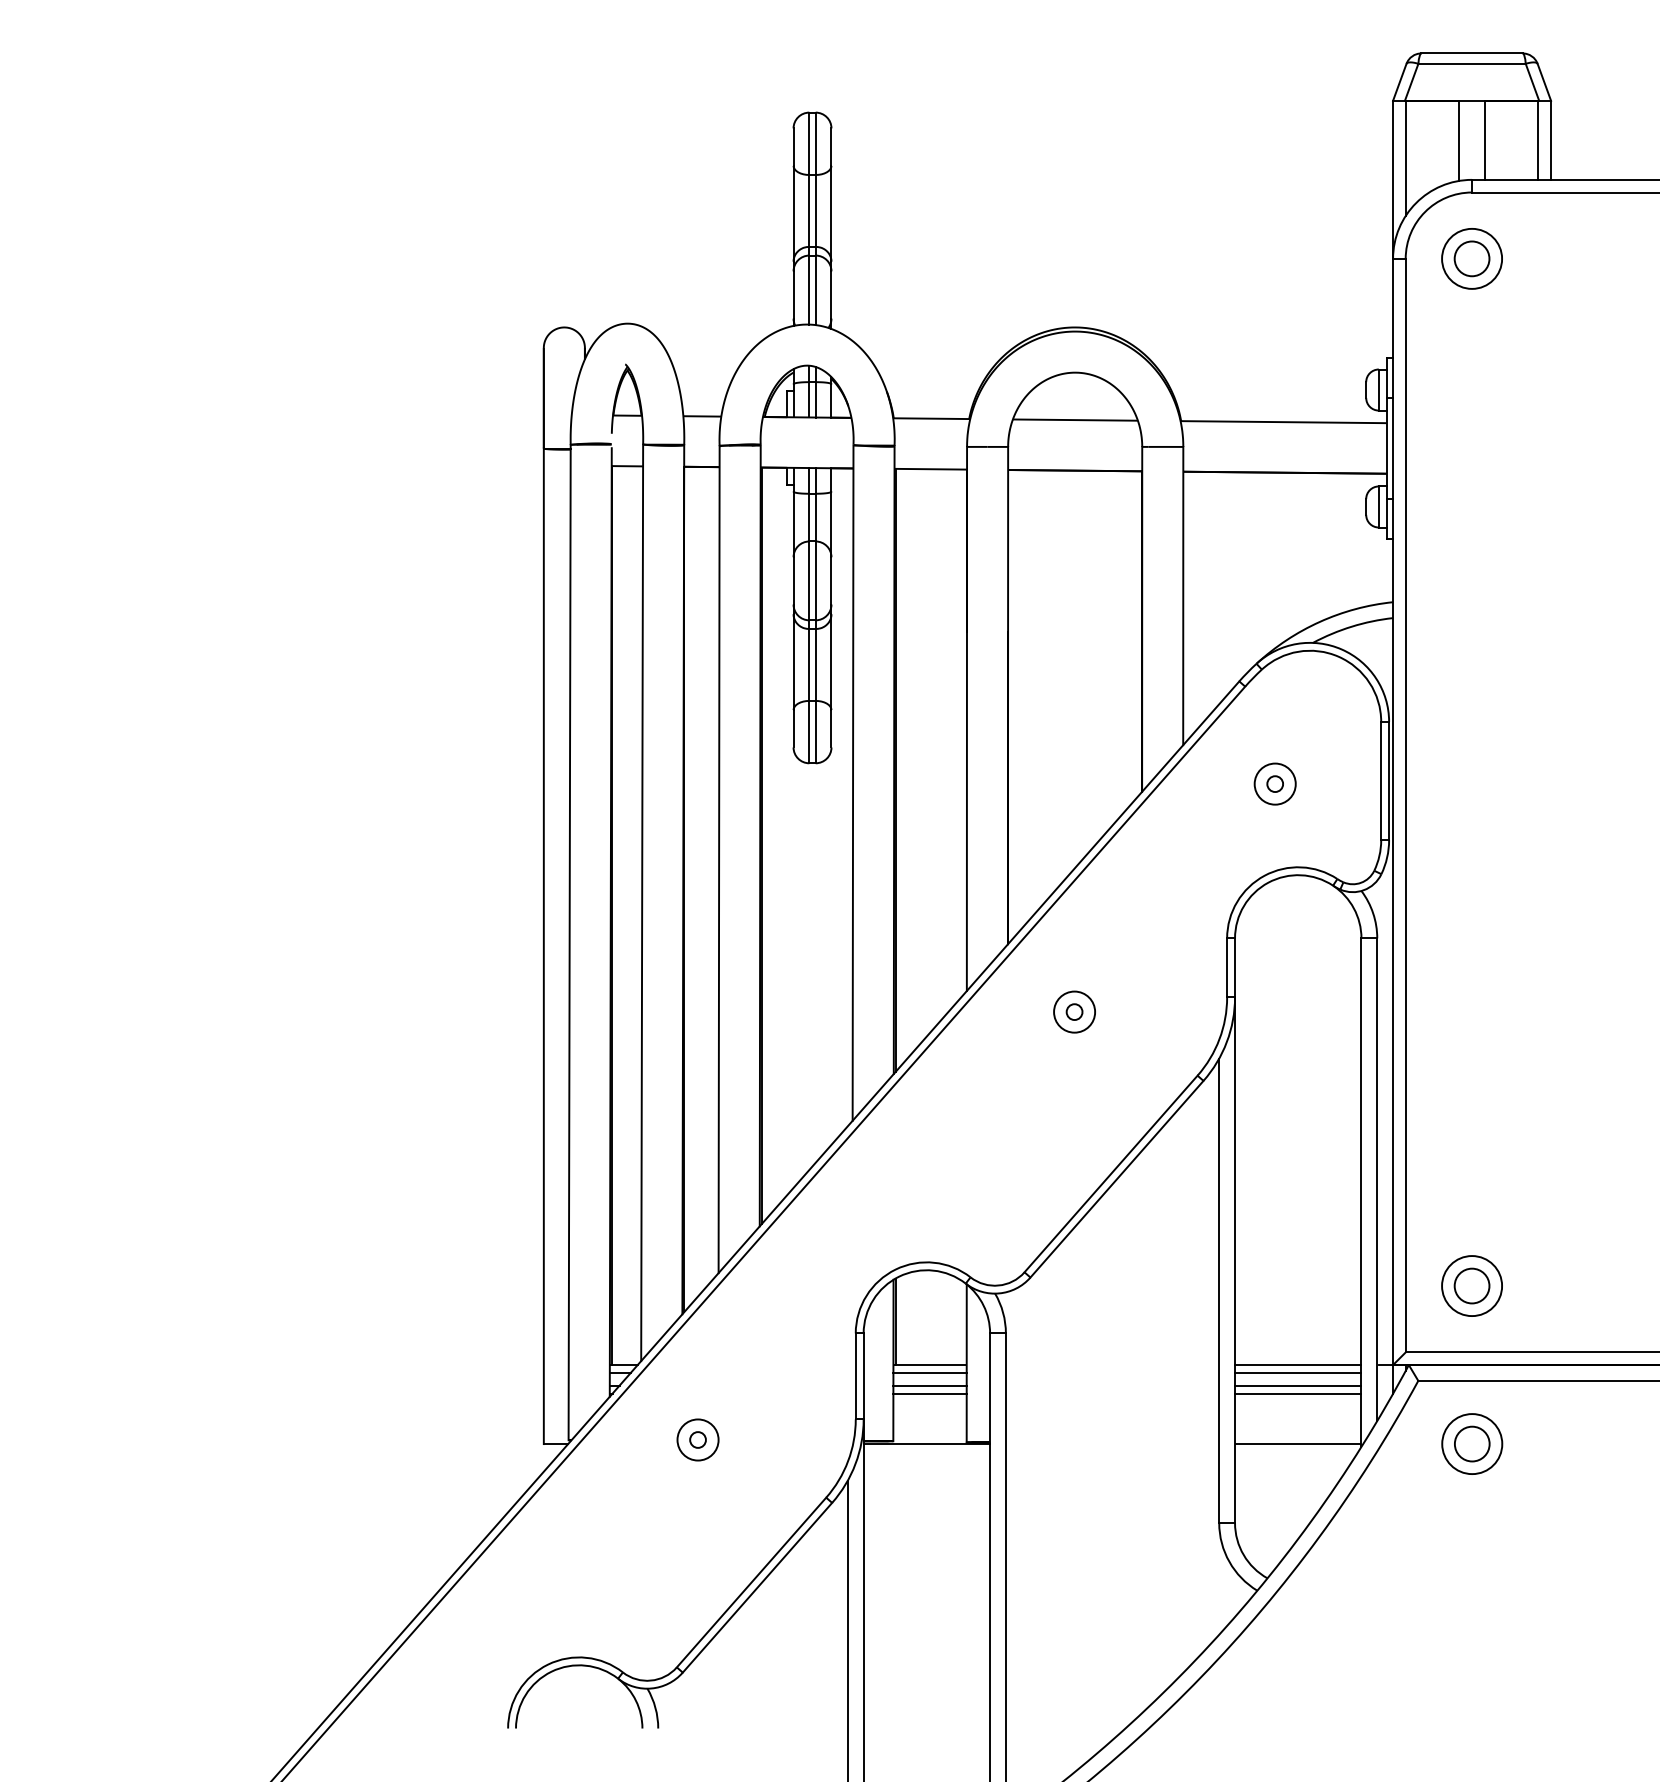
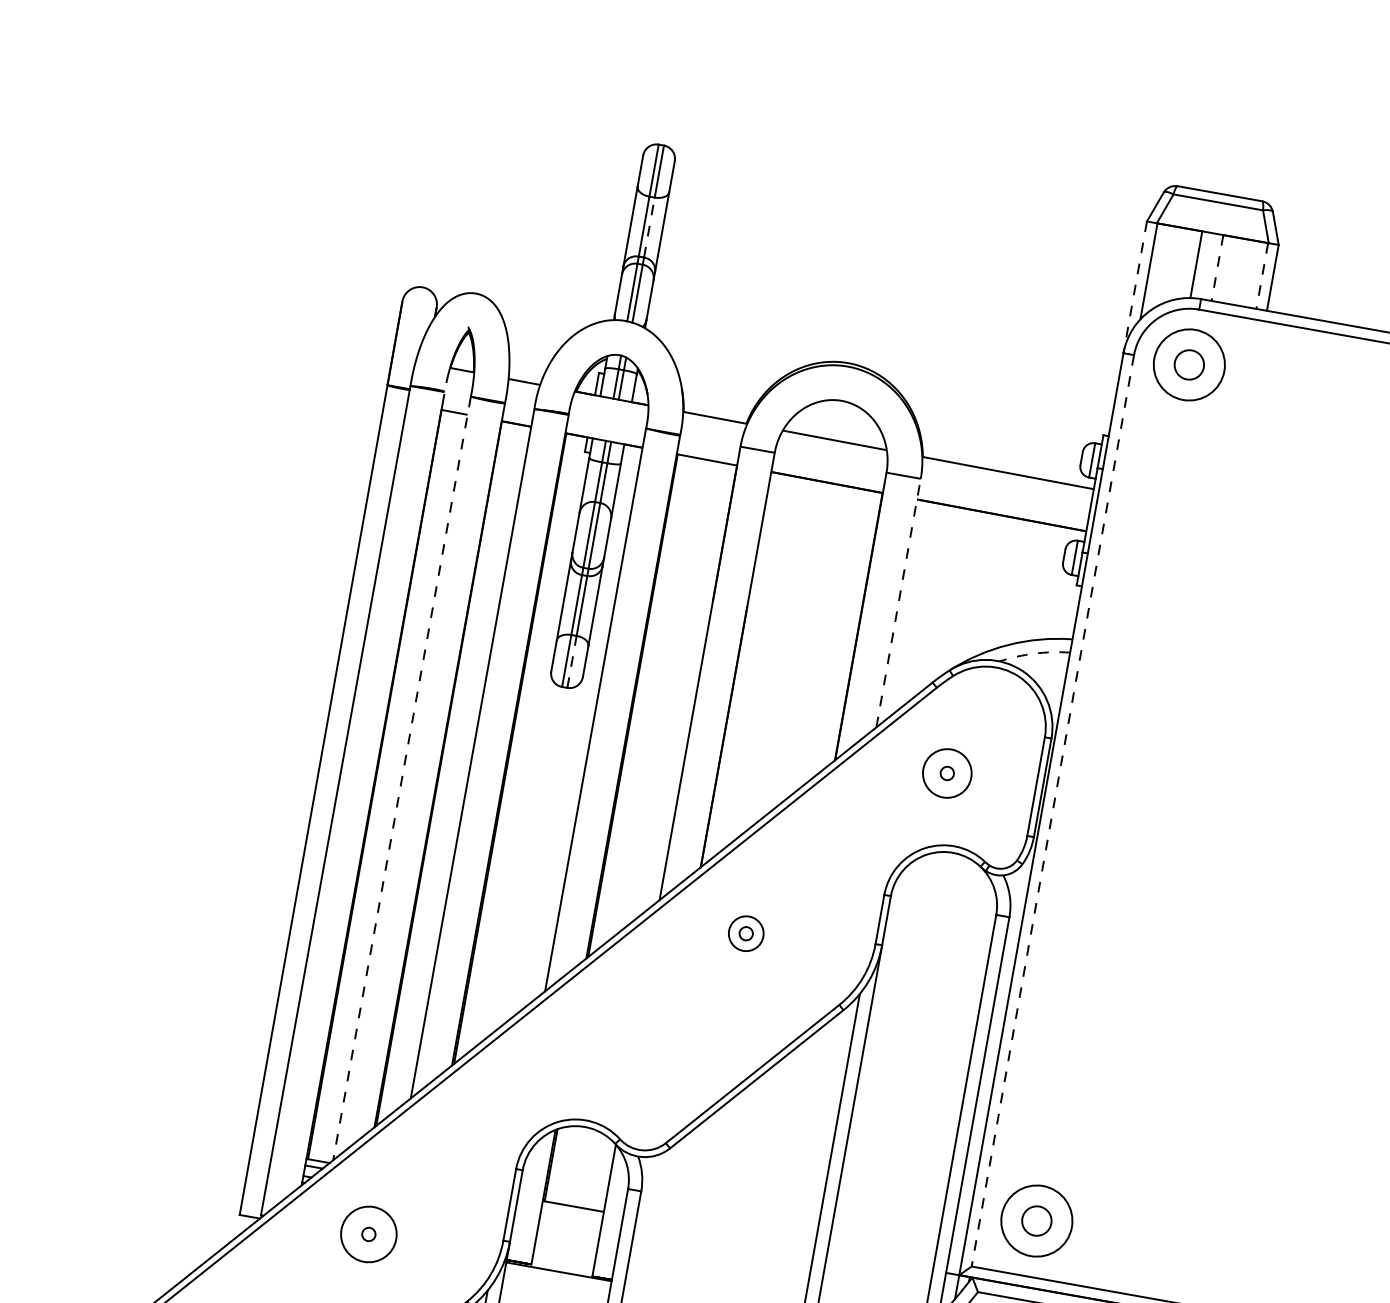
line: (1484, 140) -> (1217, 268), solid -> dashed
line: (1538, 140) -> (1262, 276), solid -> dashed
line: (1393, 180) -> (1135, 287), solid -> dashed
line: (815, 210) -> (649, 227), solid -> dashed
circle: (1472, 258) -> (1189, 364), size x1.4
line: (1183, 595) -> (898, 602), solid -> dashed
arc: (1351, 626) -> (1034, 653), solid -> dashed
line: (815, 731) -> (571, 661), solid -> dashed
circle: (1274, 783) -> (946, 772), size x1.4
line: (1405, 805) -> (1052, 810), solid -> dashed
line: (642, 903) -> (402, 779), solid -> dashed
circle: (1472, 1286) -> (1037, 1221), size x1.4
line: (1298, 1365) -> (880, 1261), removed
line: (929, 1372) -> (571, 1212), removed
line: (1298, 1372) -> (879, 1267), removed
line: (929, 1385) -> (569, 1223), removed
line: (1298, 1385) -> (877, 1278), removed
line: (929, 1393) -> (568, 1230), removed
line: (1298, 1393) -> (876, 1284), removed
circle: (697, 1439) -> (368, 1233), size x1.6

